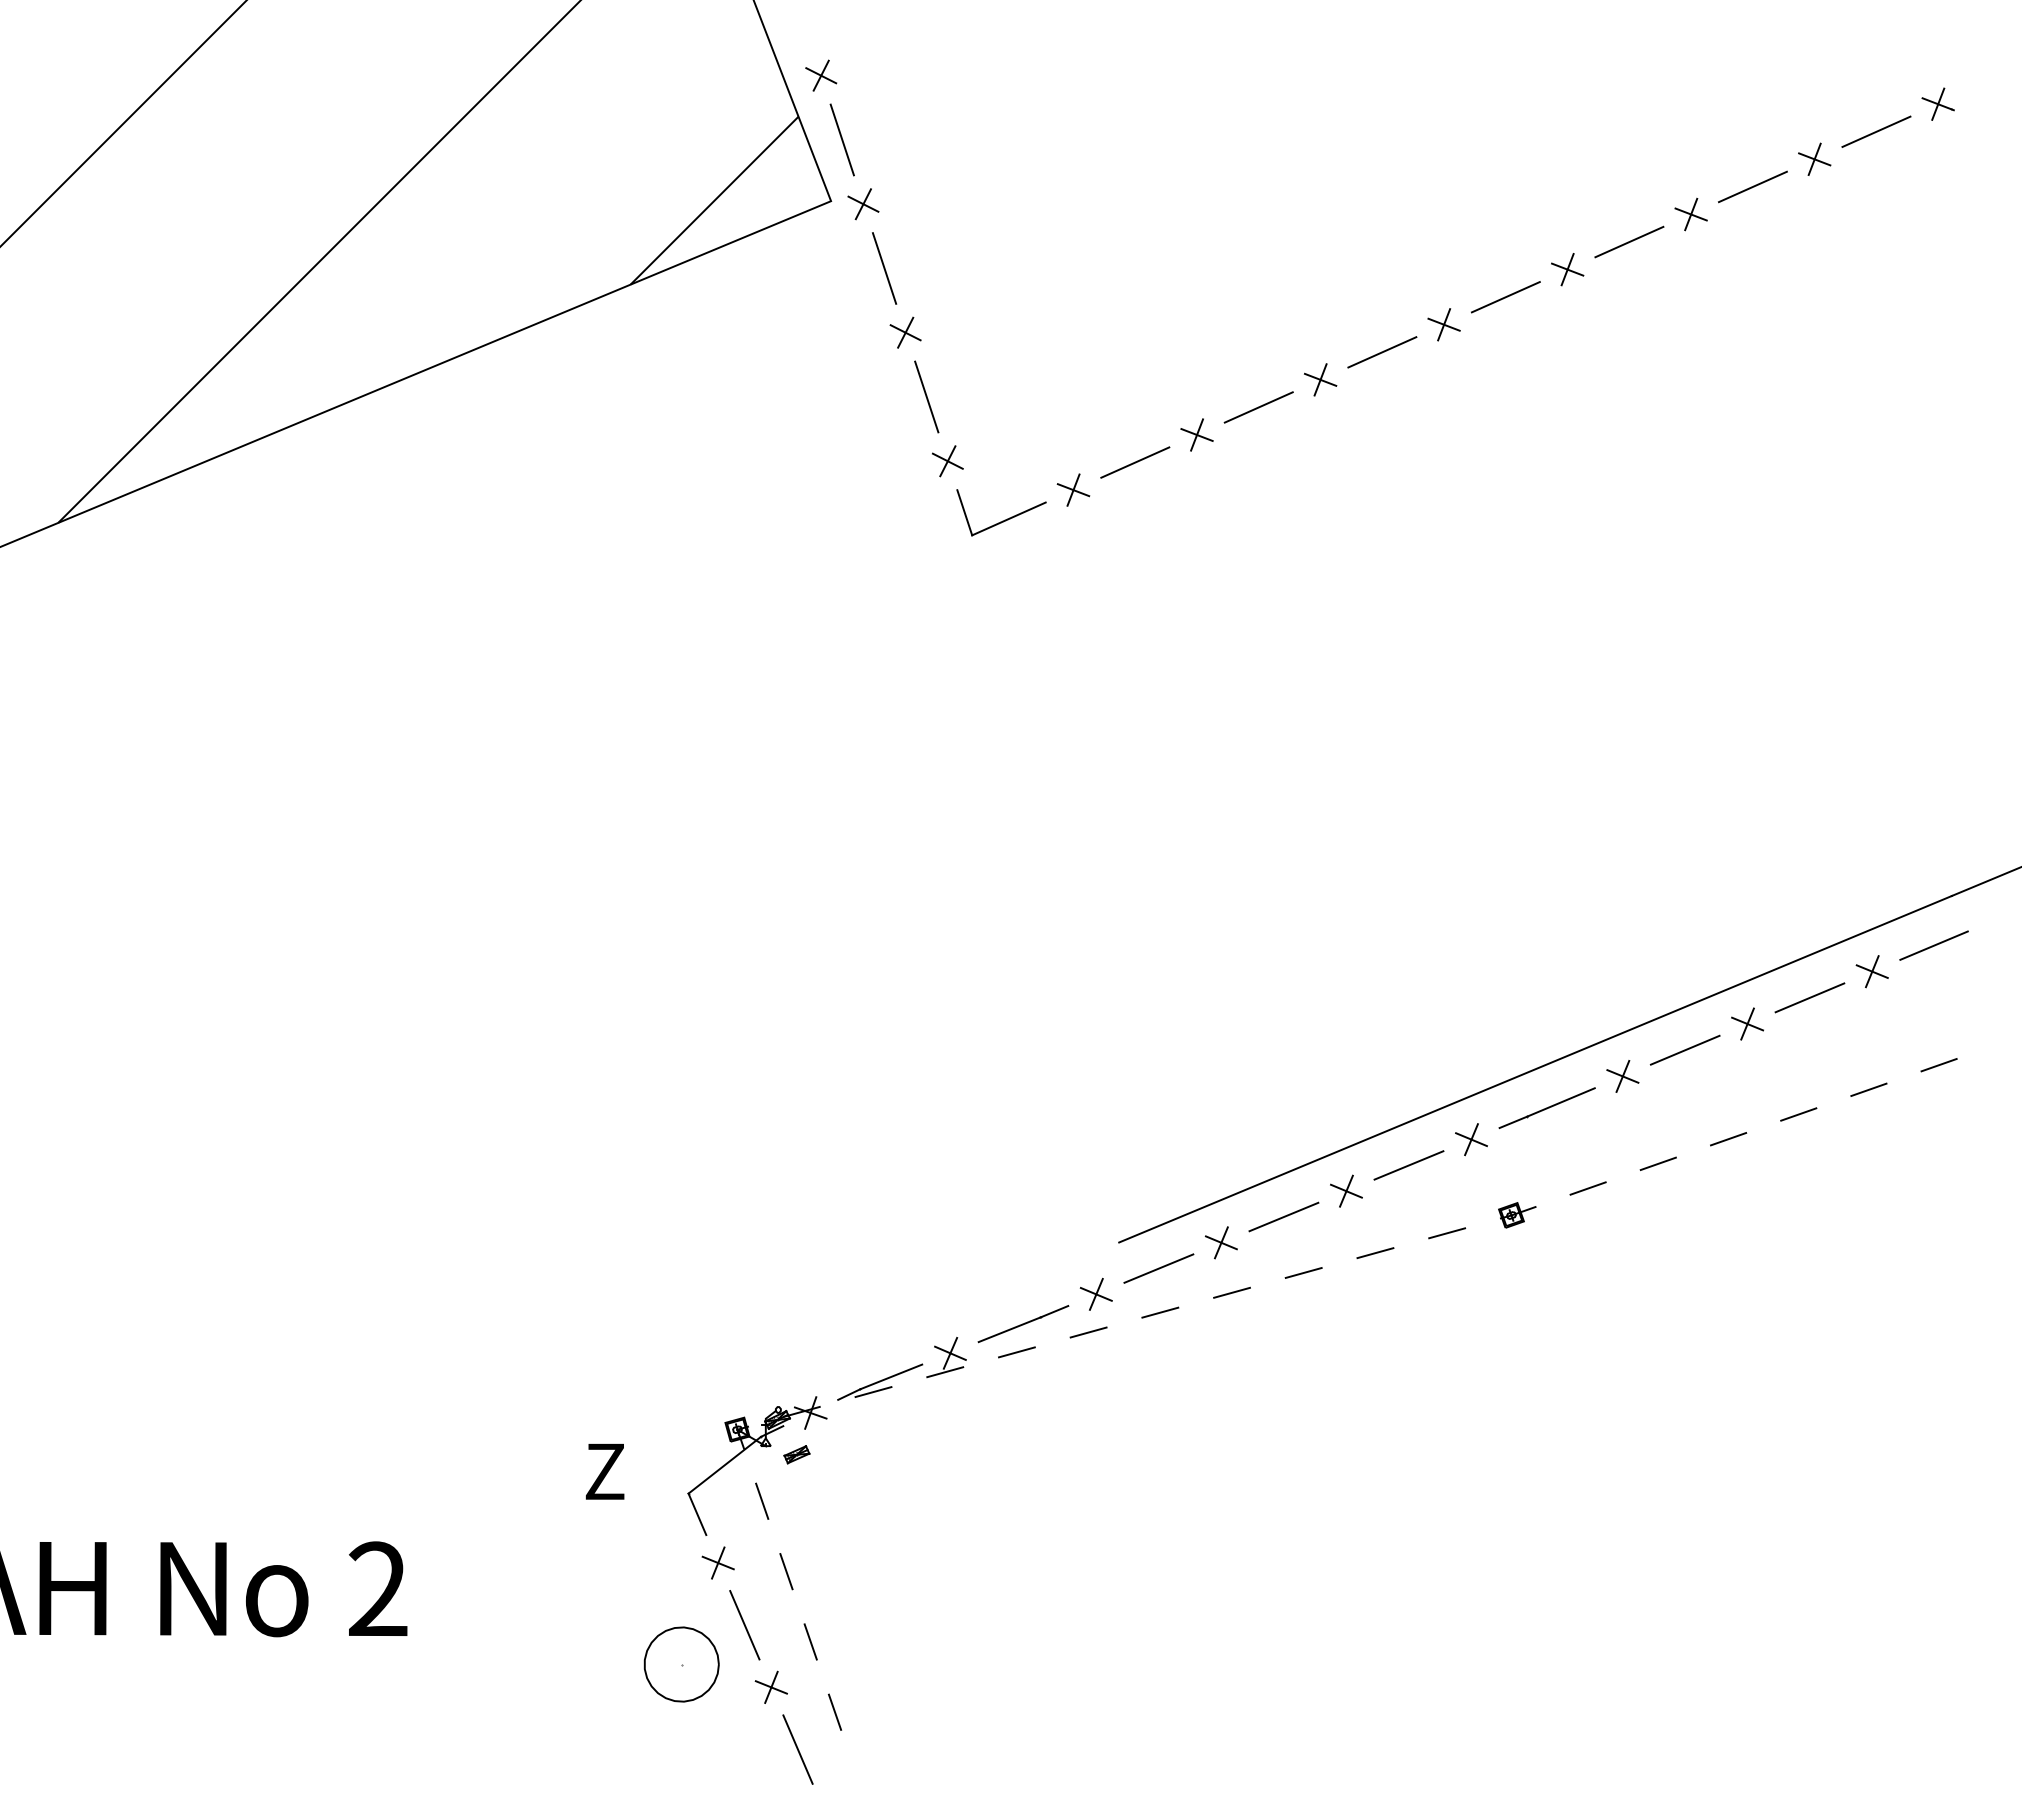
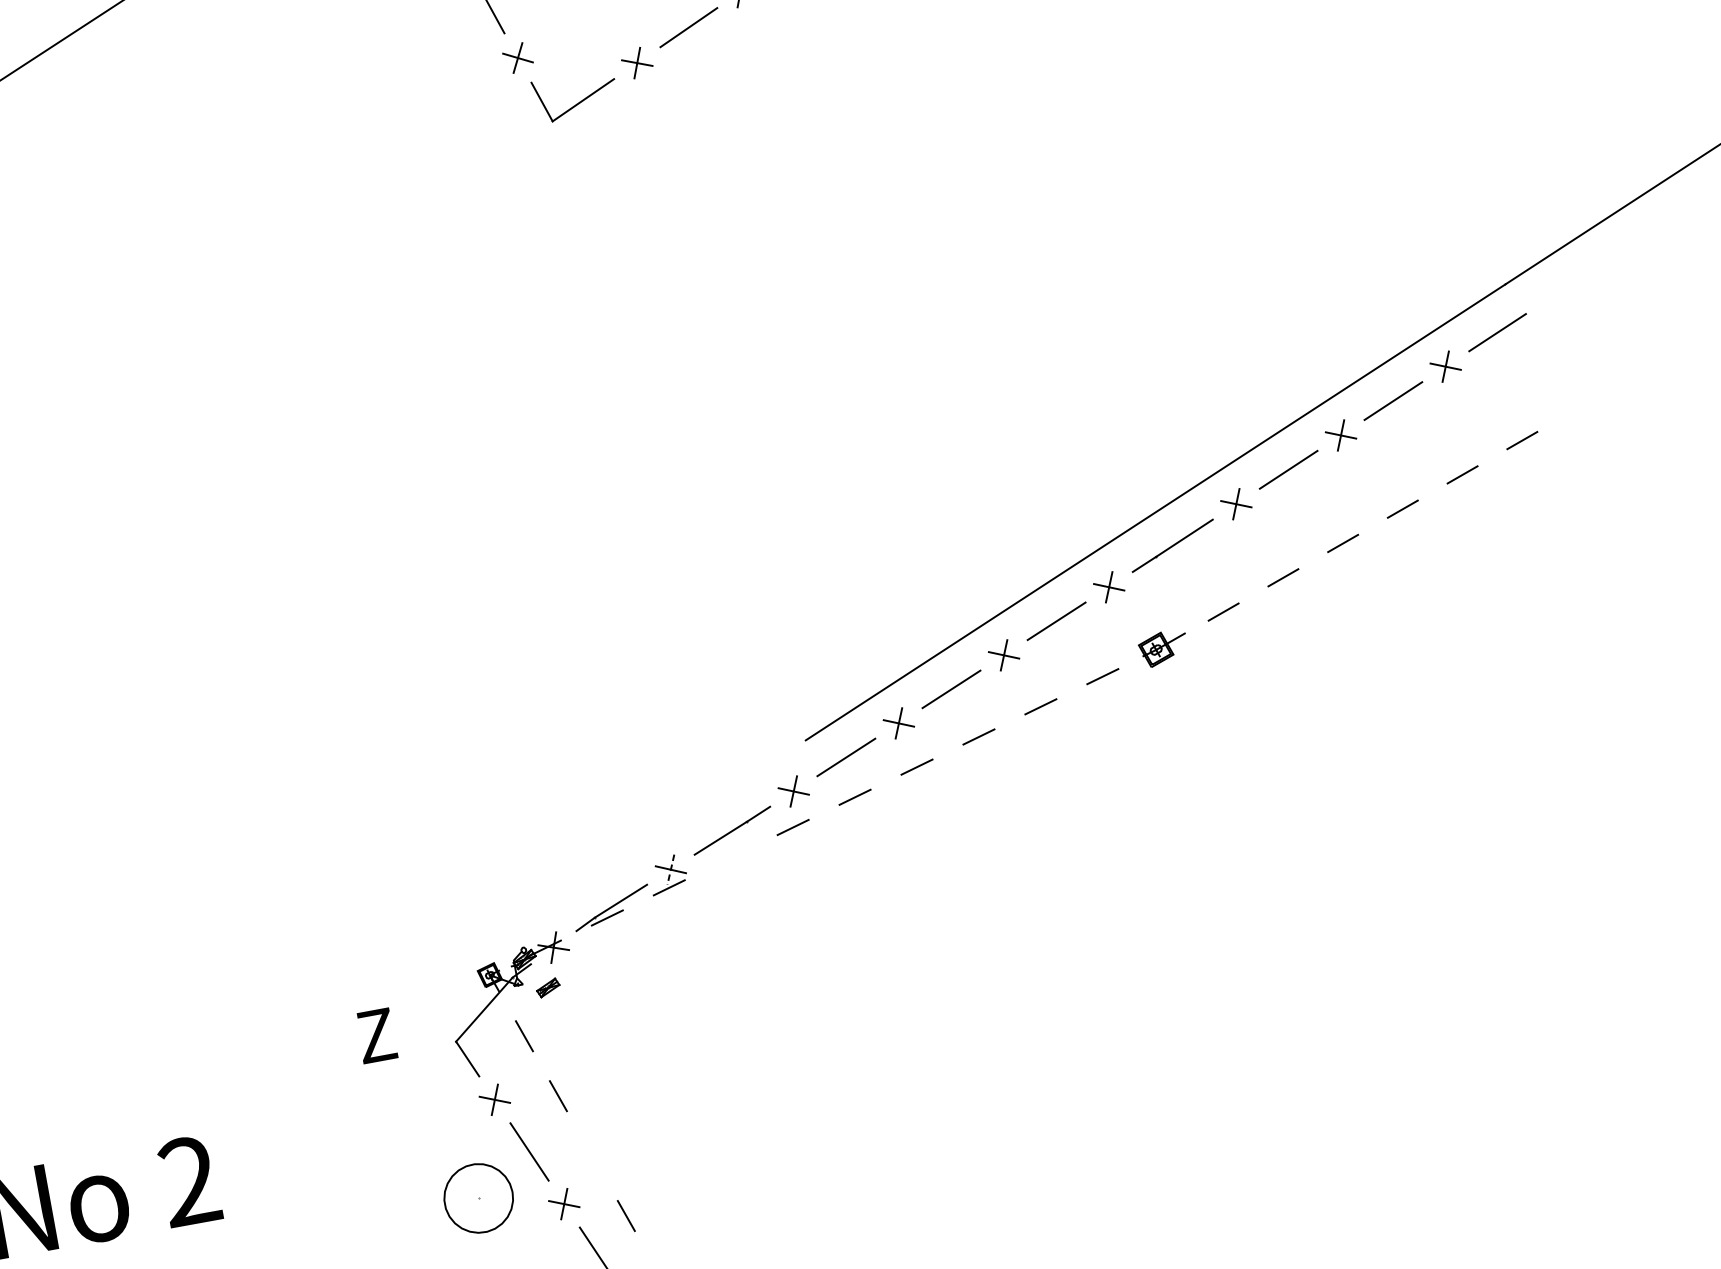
part: (1517, 1215) -> (1163, 648), size x1.4
line: (1016, 1352) -> (730, 857), removed
line: (950, 1353) -> (670, 869), solid -> dashed
line: (810, 1641) -> (592, 1155), removed

